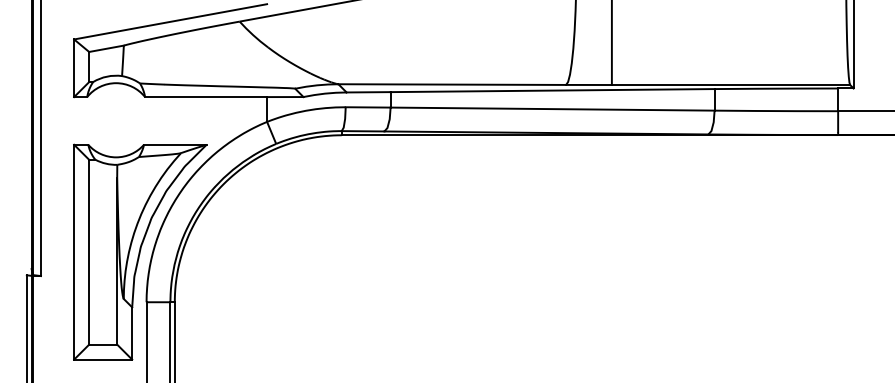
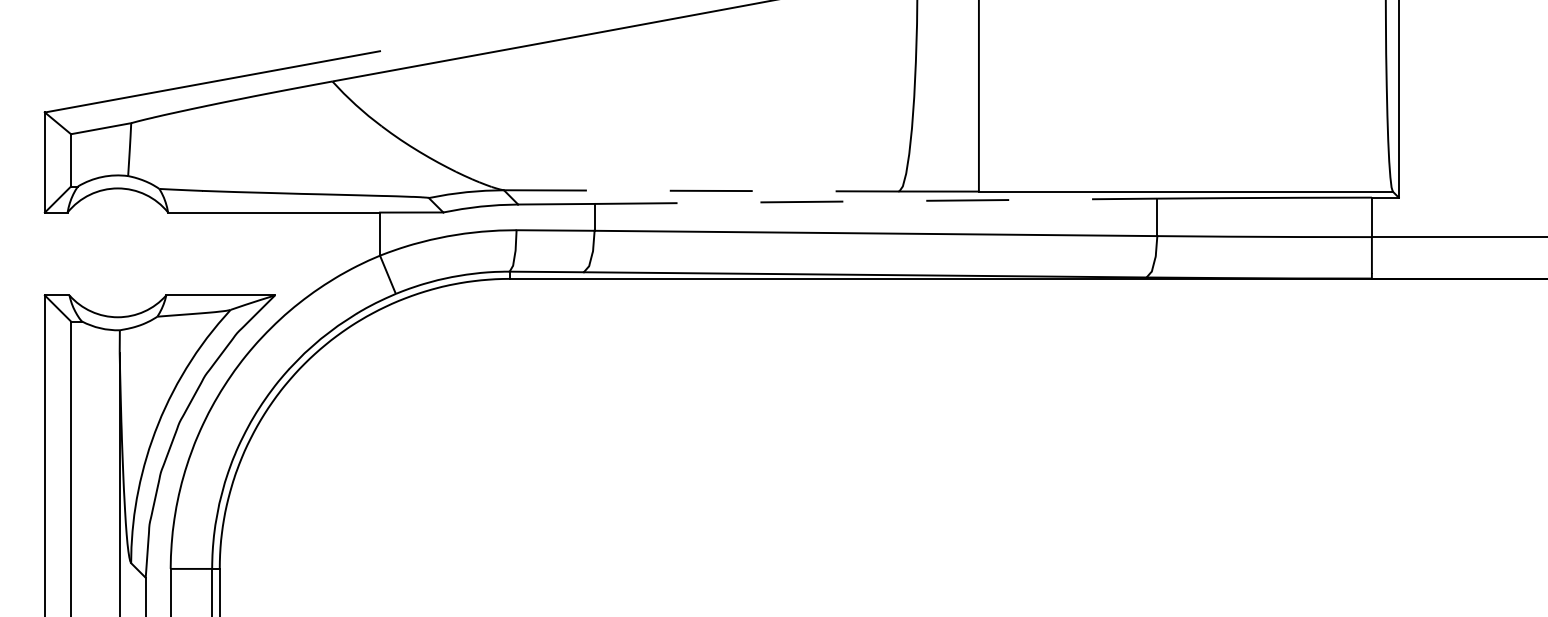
line: (452, 84) -> (702, 190), solid -> dashed
line: (552, 90) -> (875, 201), solid -> dashed

